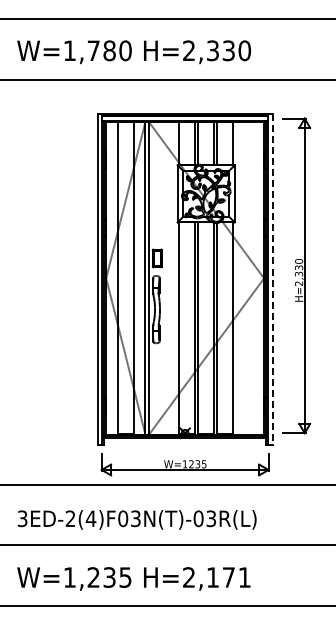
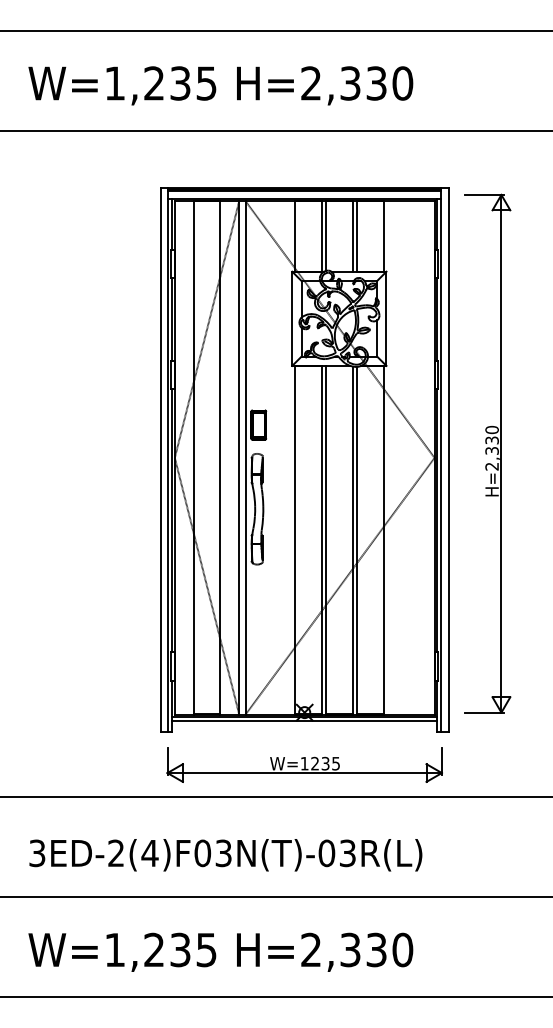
text: (109, 50) -> (180, 82), W=1,780 -> W=1,235
line: (272, 280) -> (448, 461), dashed -> solid
text: (229, 577) -> (377, 949), H=2,171 -> H=2,330

